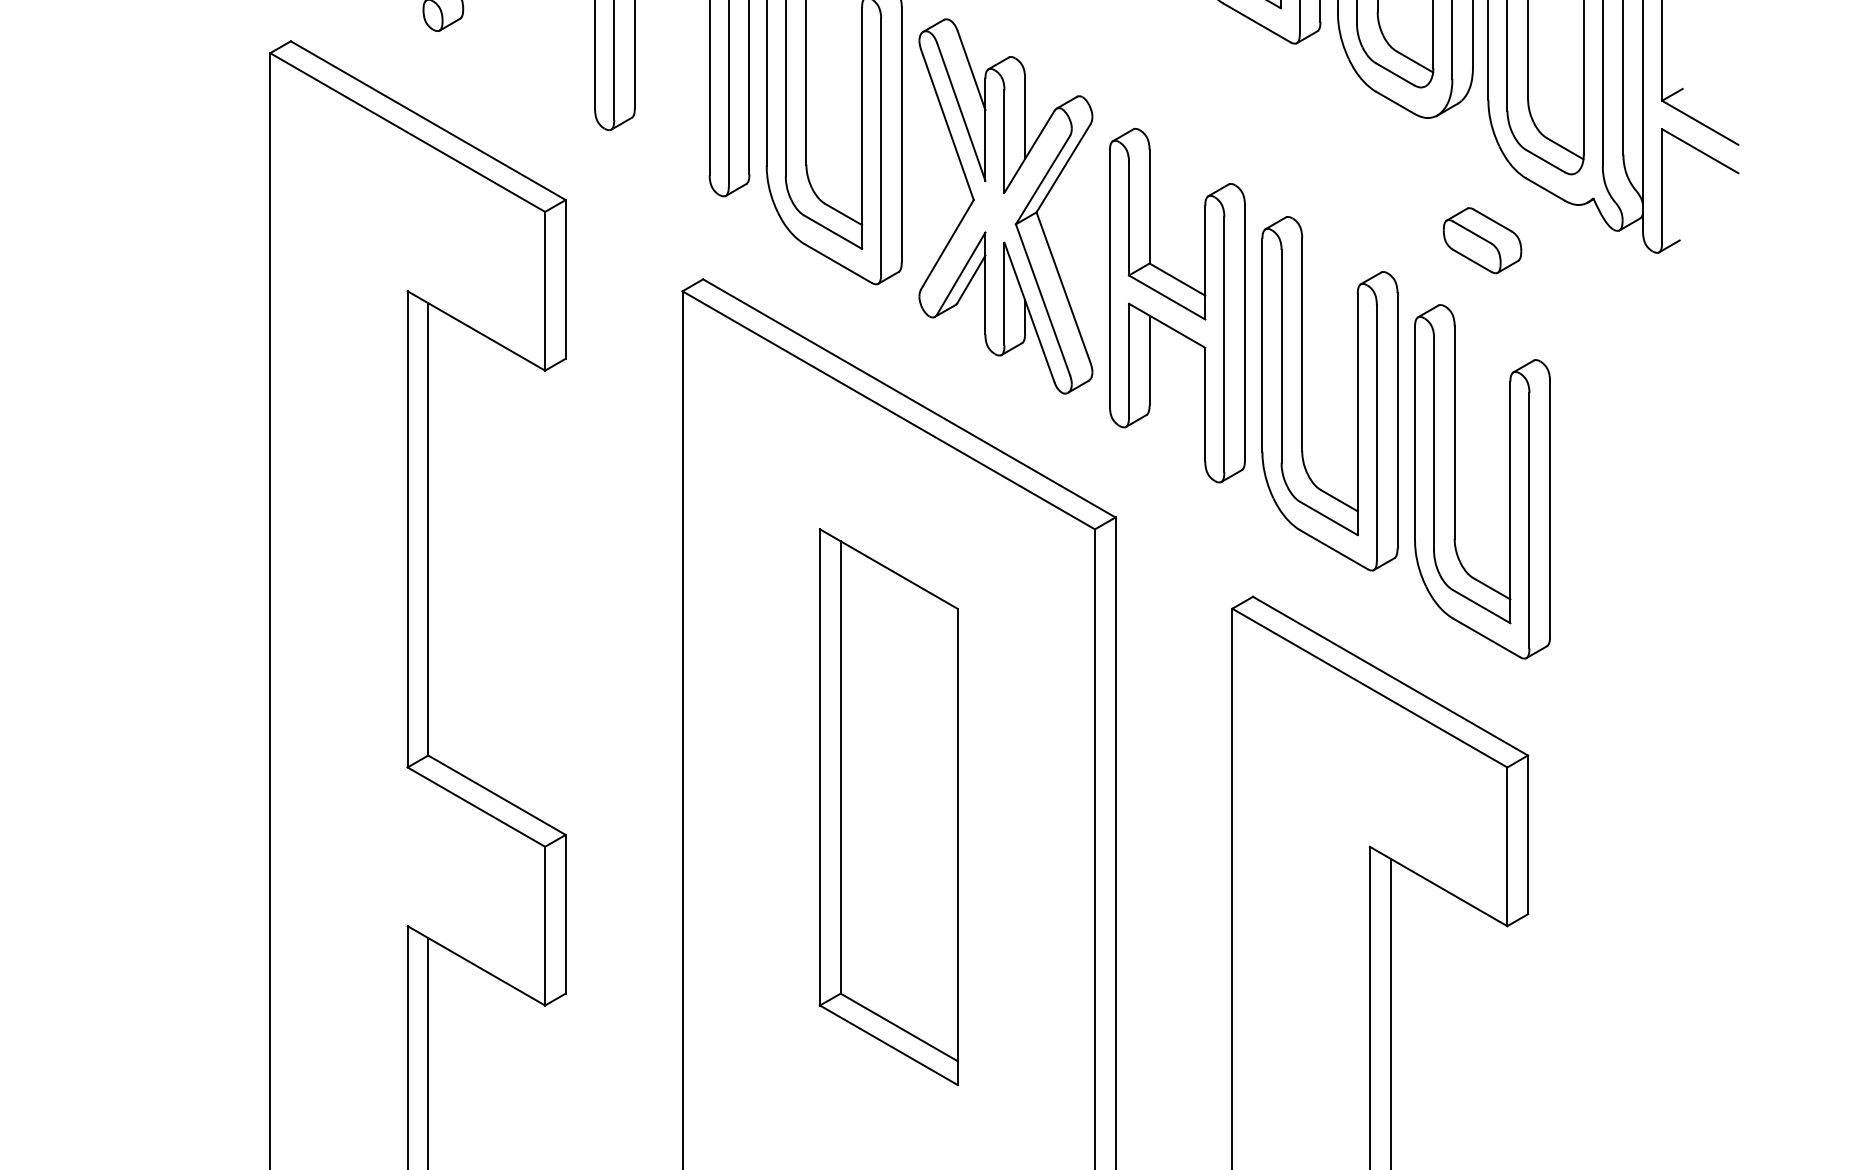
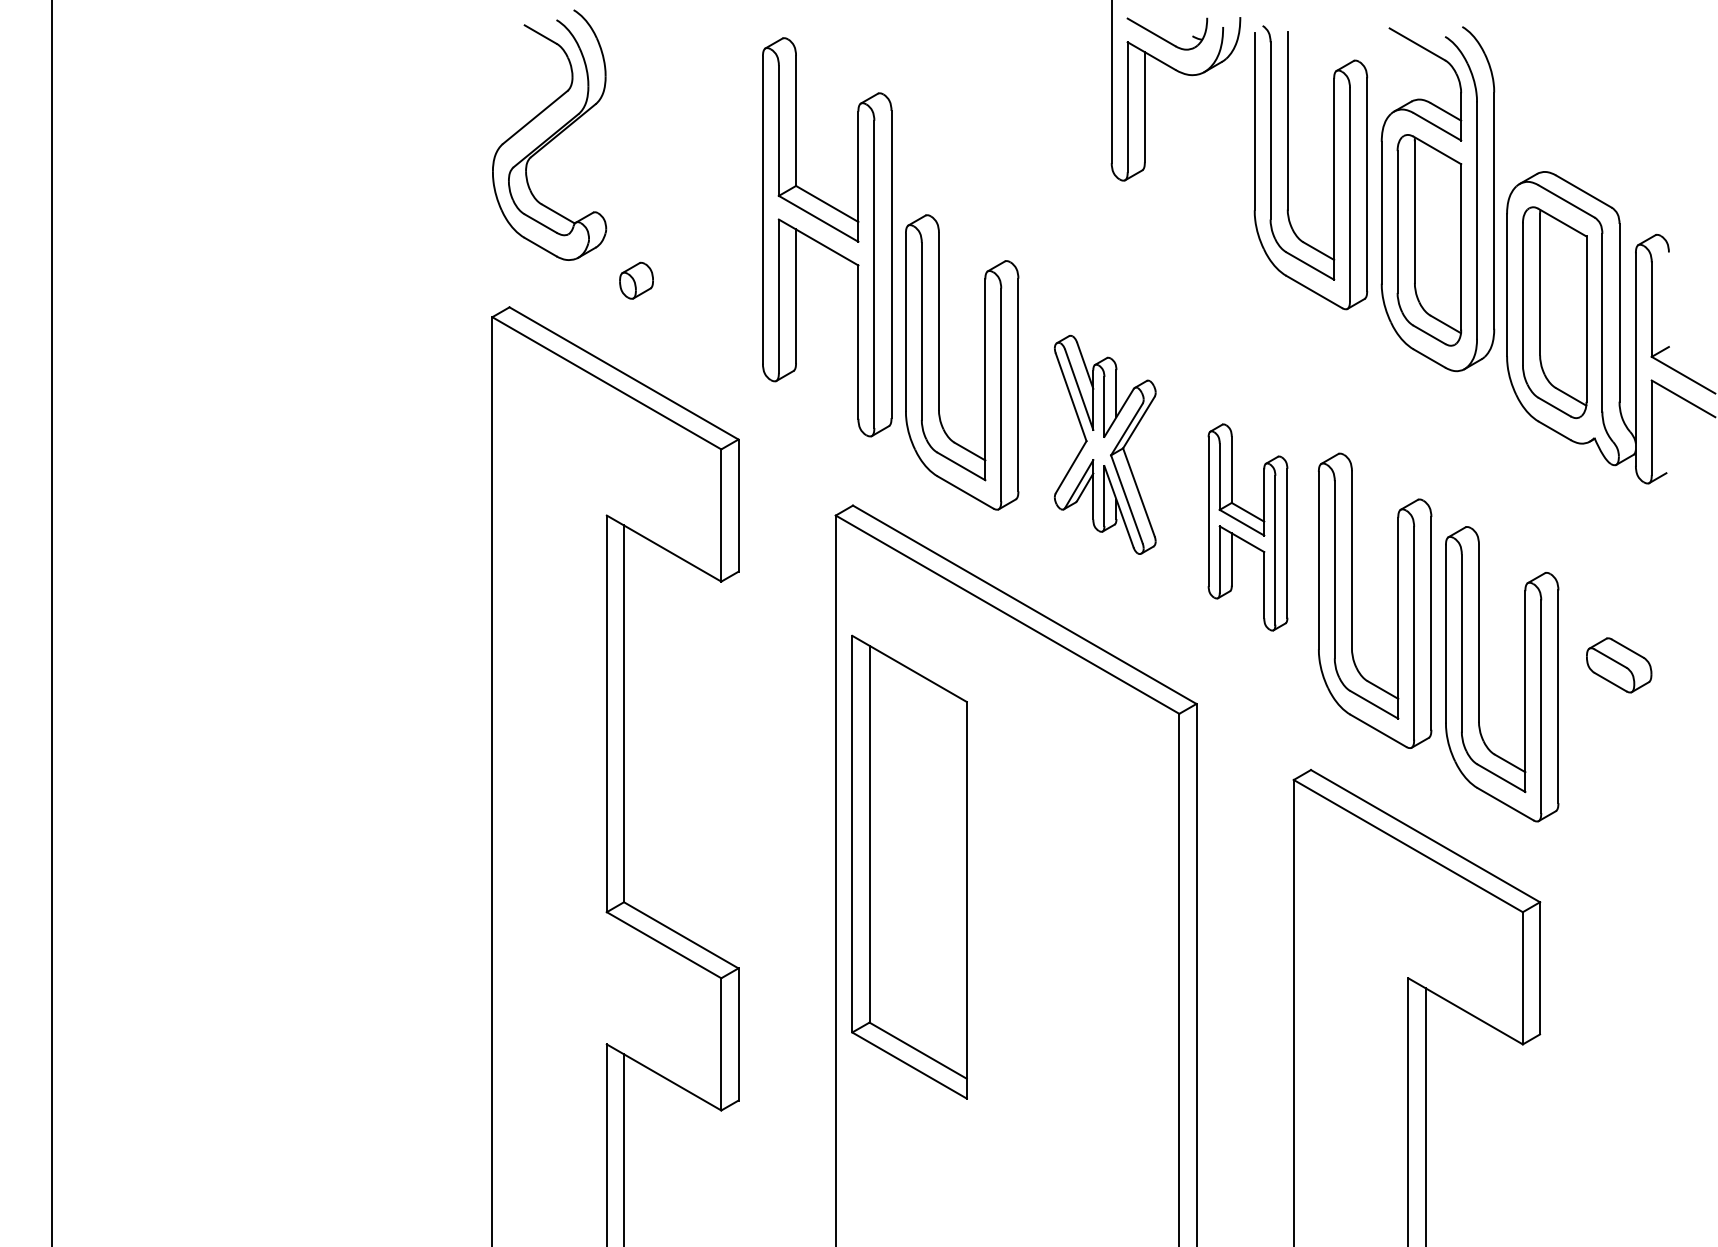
part: (1006, 206) -> (1105, 444), size x0.7
part: (1482, 240) -> (1619, 665), moved
part: (1176, 305) -> (1247, 527), size x0.7
part: (888, 806) -> (909, 866), moved

